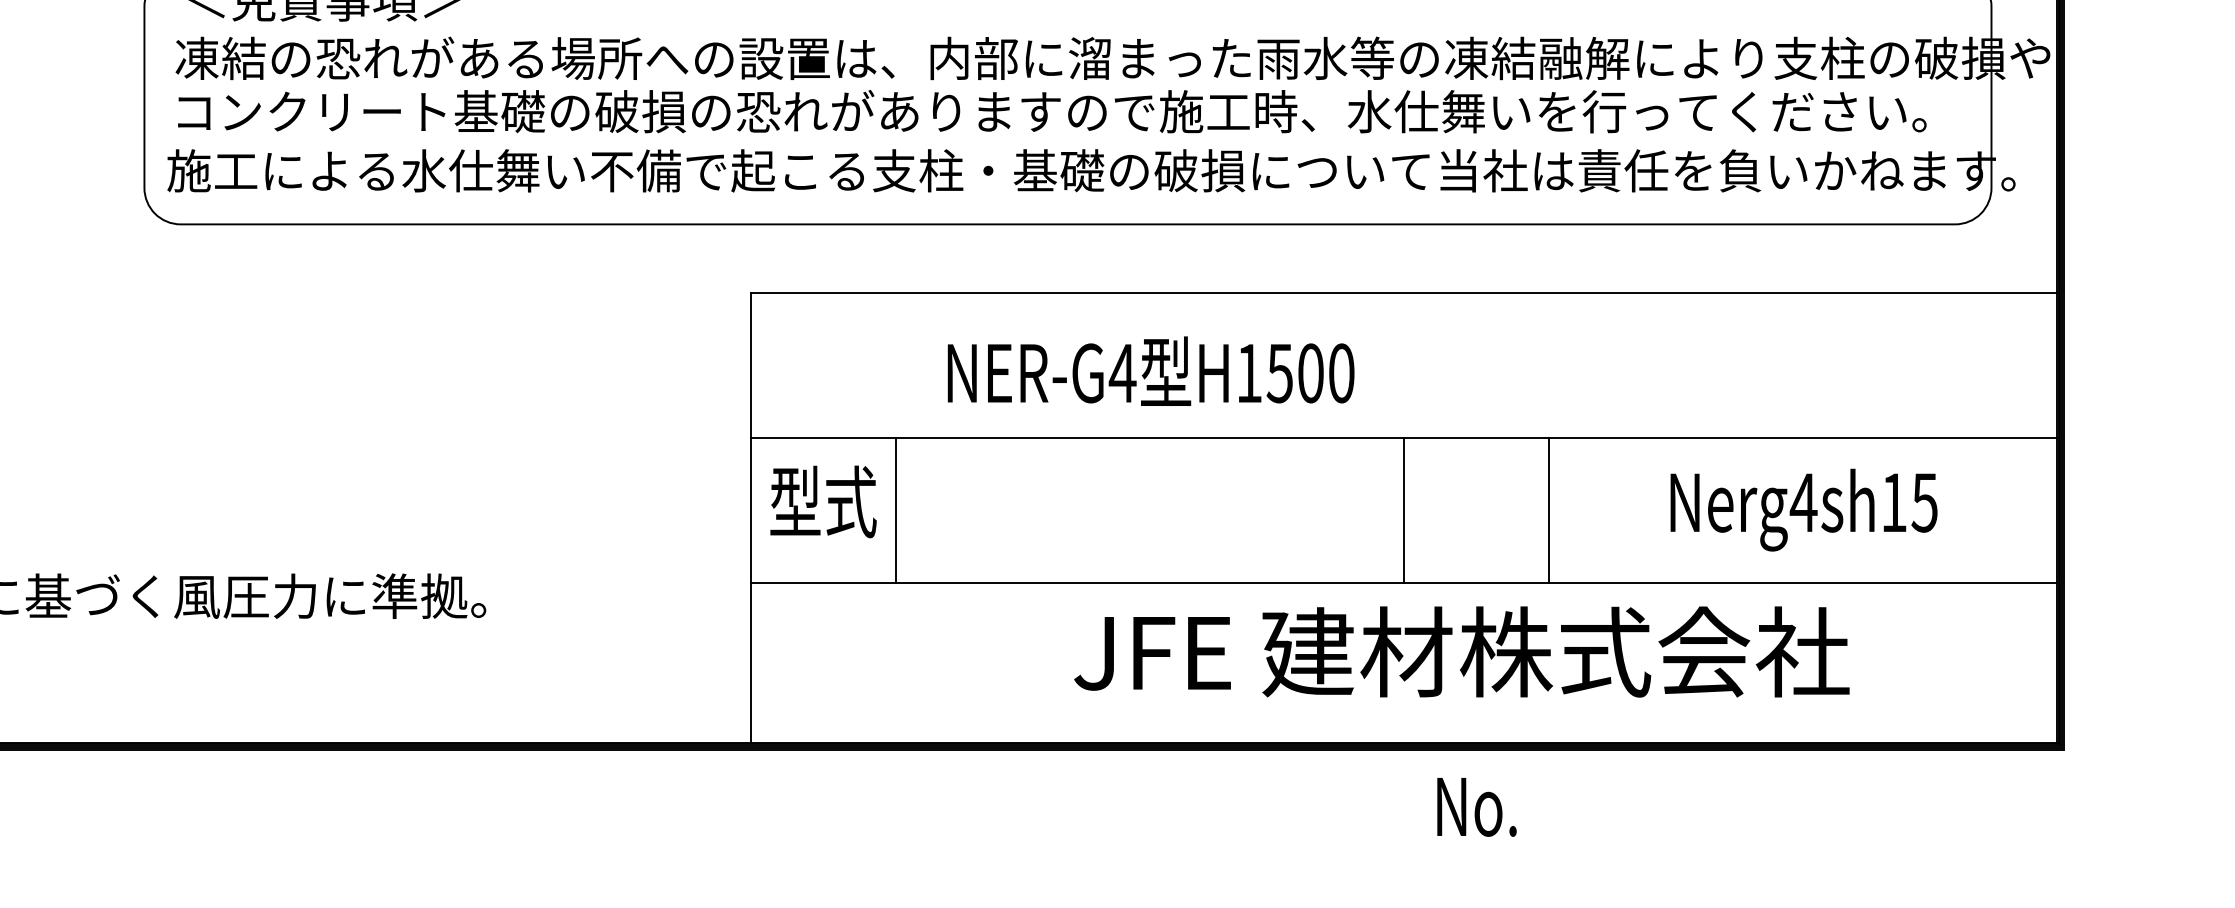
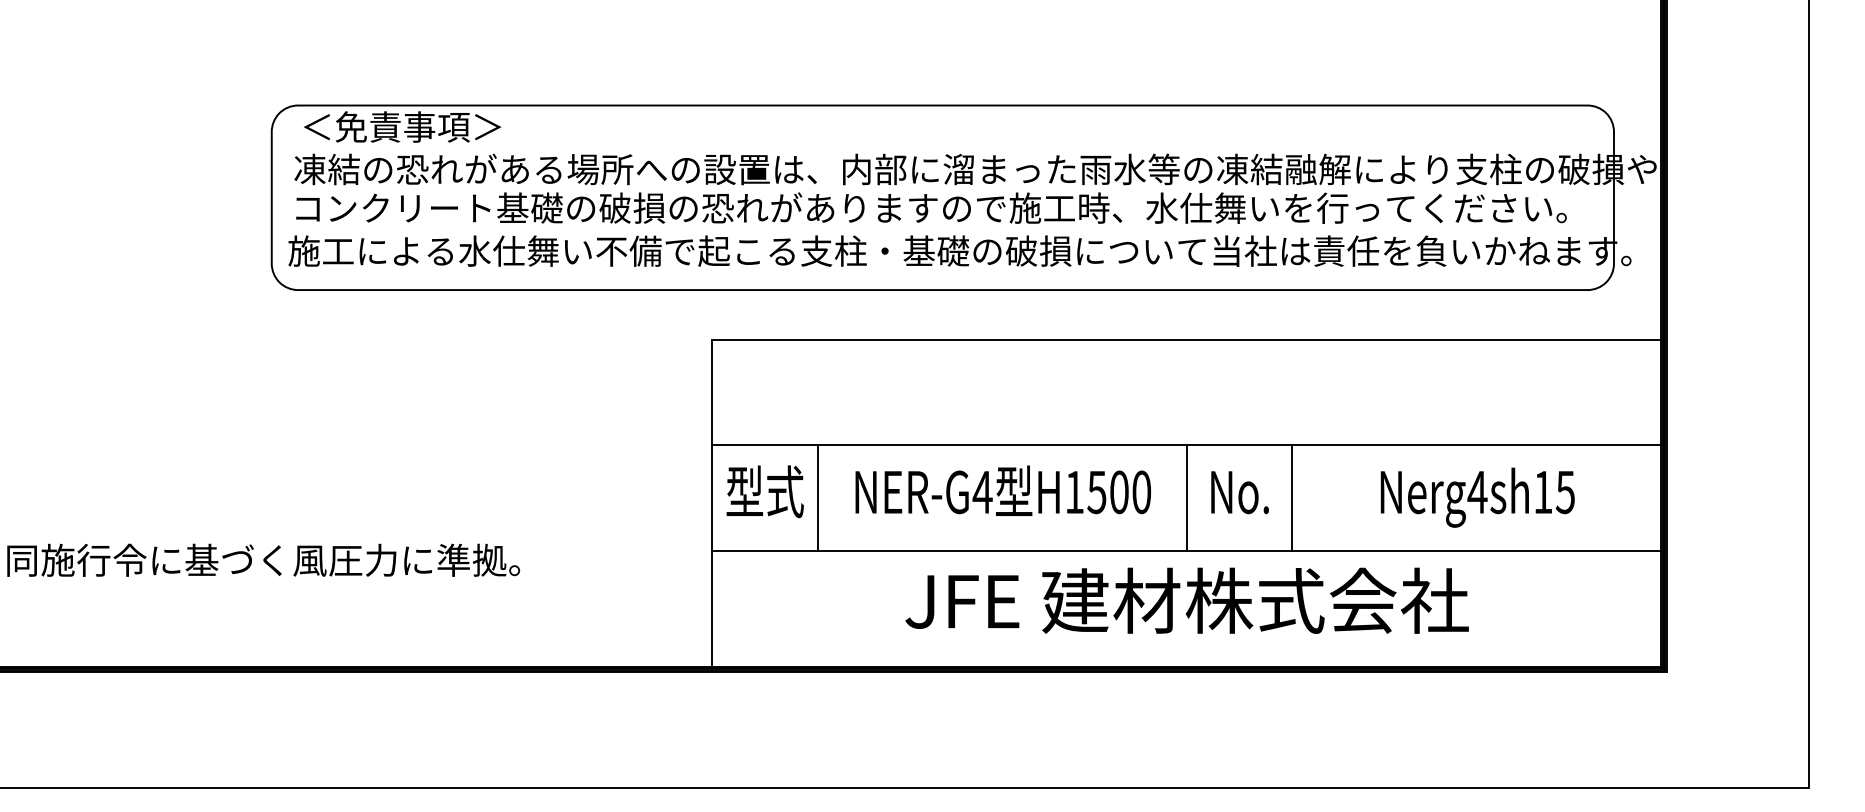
text: (1150, 370) -> (1002, 490), moved
text: (1461, 651) -> (1186, 600), moved
text: (1476, 807) -> (1239, 492), moved

